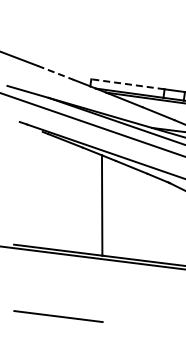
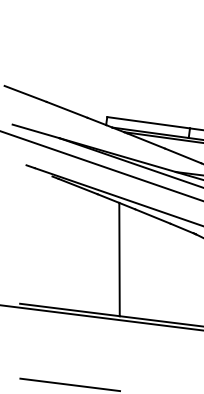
line: (56, 73) -> (67, 110), dashed -> solid
line: (127, 84) -> (148, 122), dashed -> solid

